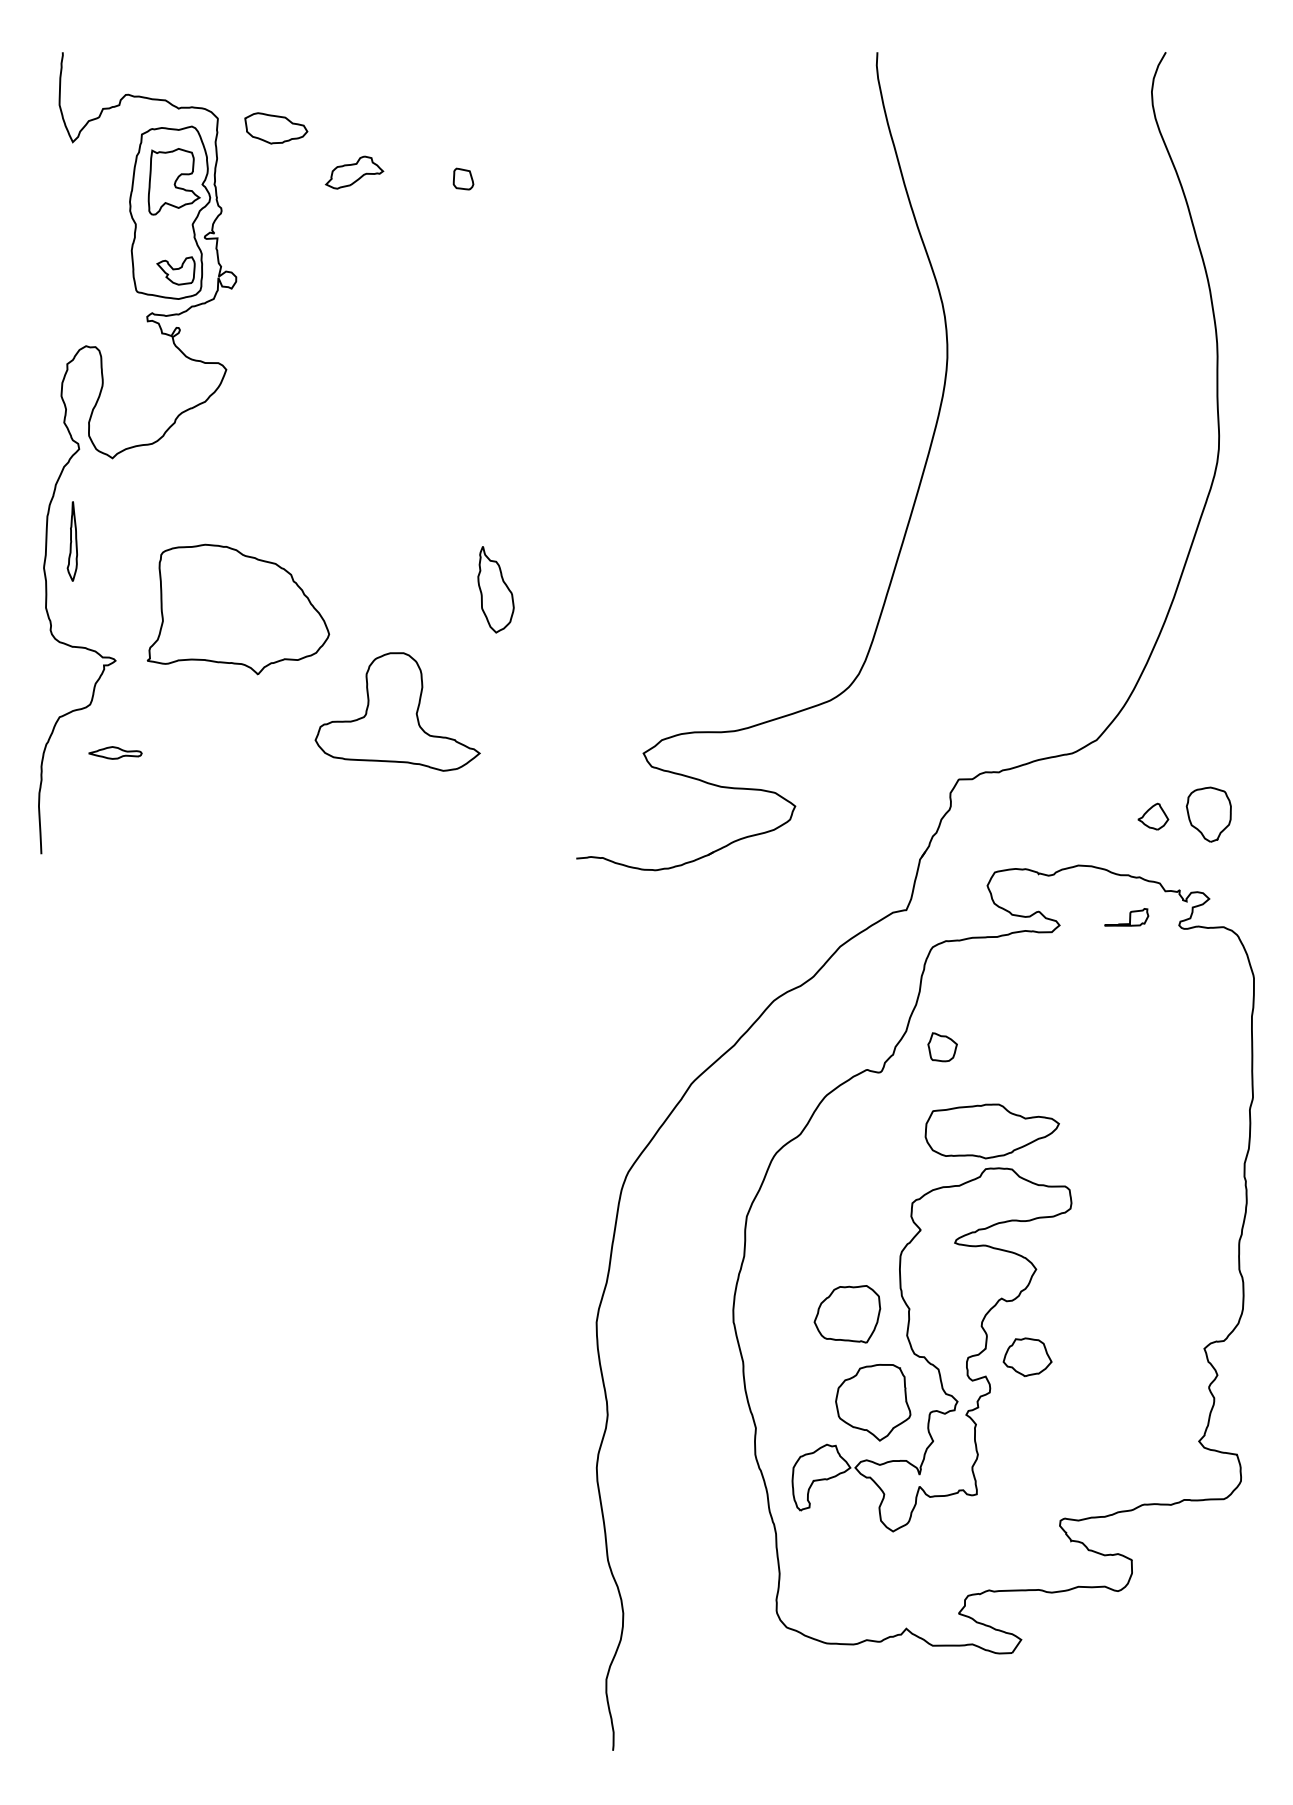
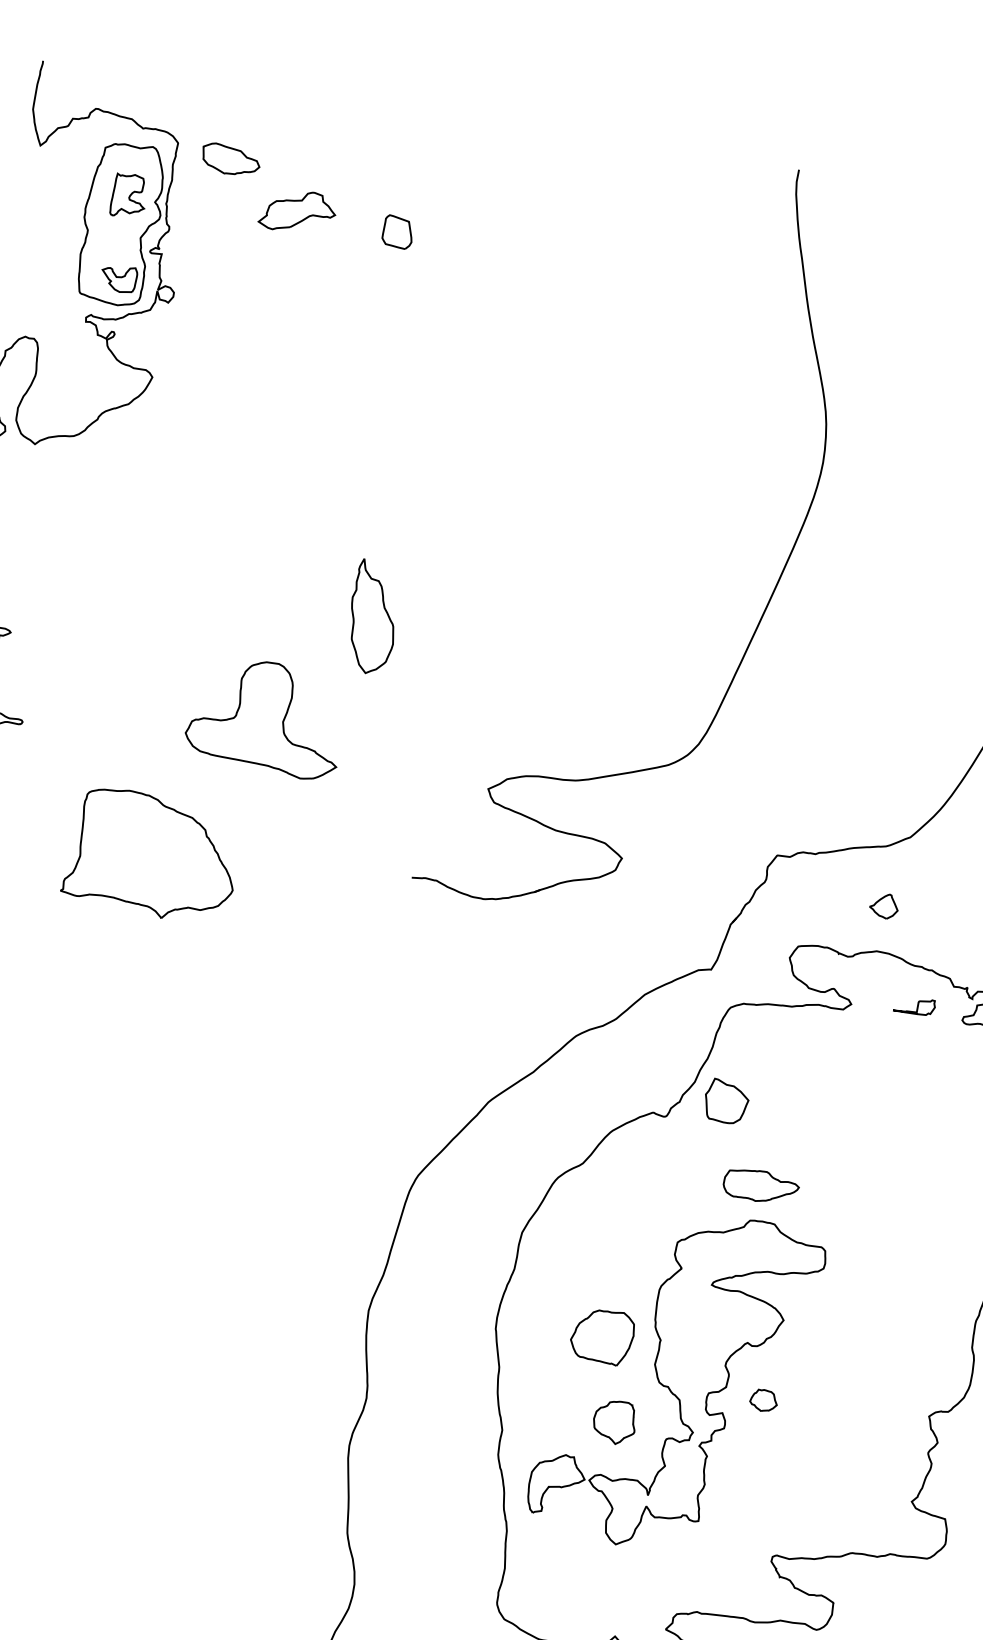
part: (354, 172) -> (297, 211), size x1.4
part: (463, 178) -> (398, 231), size x1.6
part: (173, 181) -> (128, 195), size x0.7
part: (495, 589) -> (372, 617), size x1.4
part: (238, 609) -> (151, 855), moved
part: (1153, 816) -> (884, 905), moved
part: (942, 1047) -> (726, 1101), size x1.6
part: (991, 1131) -> (760, 1186), size x0.6
part: (1027, 1356) -> (763, 1400), size x0.6
part: (873, 1402) -> (614, 1422), size x0.6

